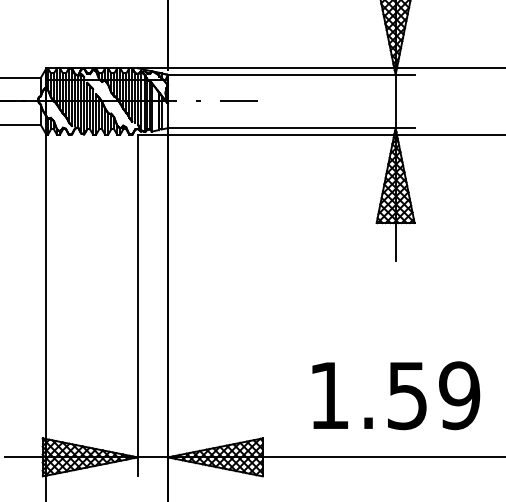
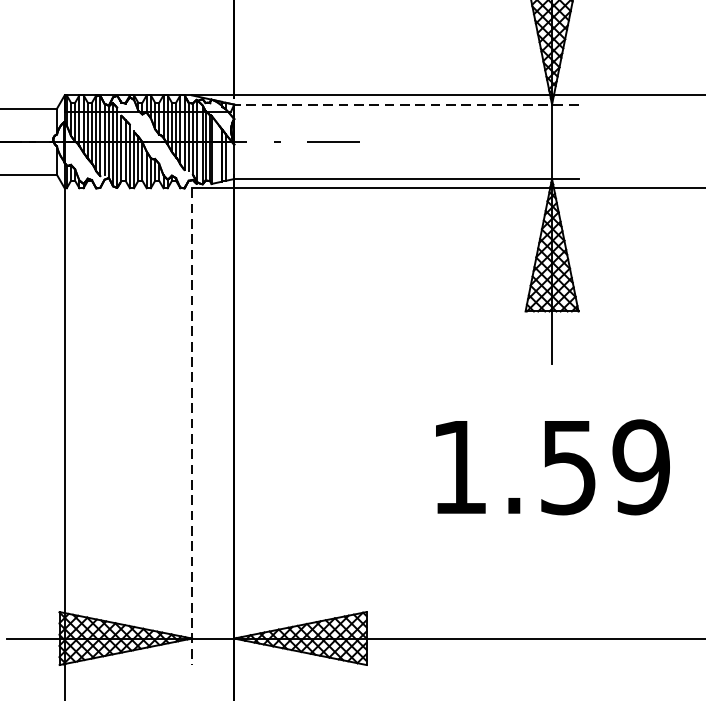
line: (290, 74) -> (405, 104), solid -> dashed
line: (137, 305) -> (191, 426), solid -> dashed
text: (396, 395) -> (553, 467), moved

